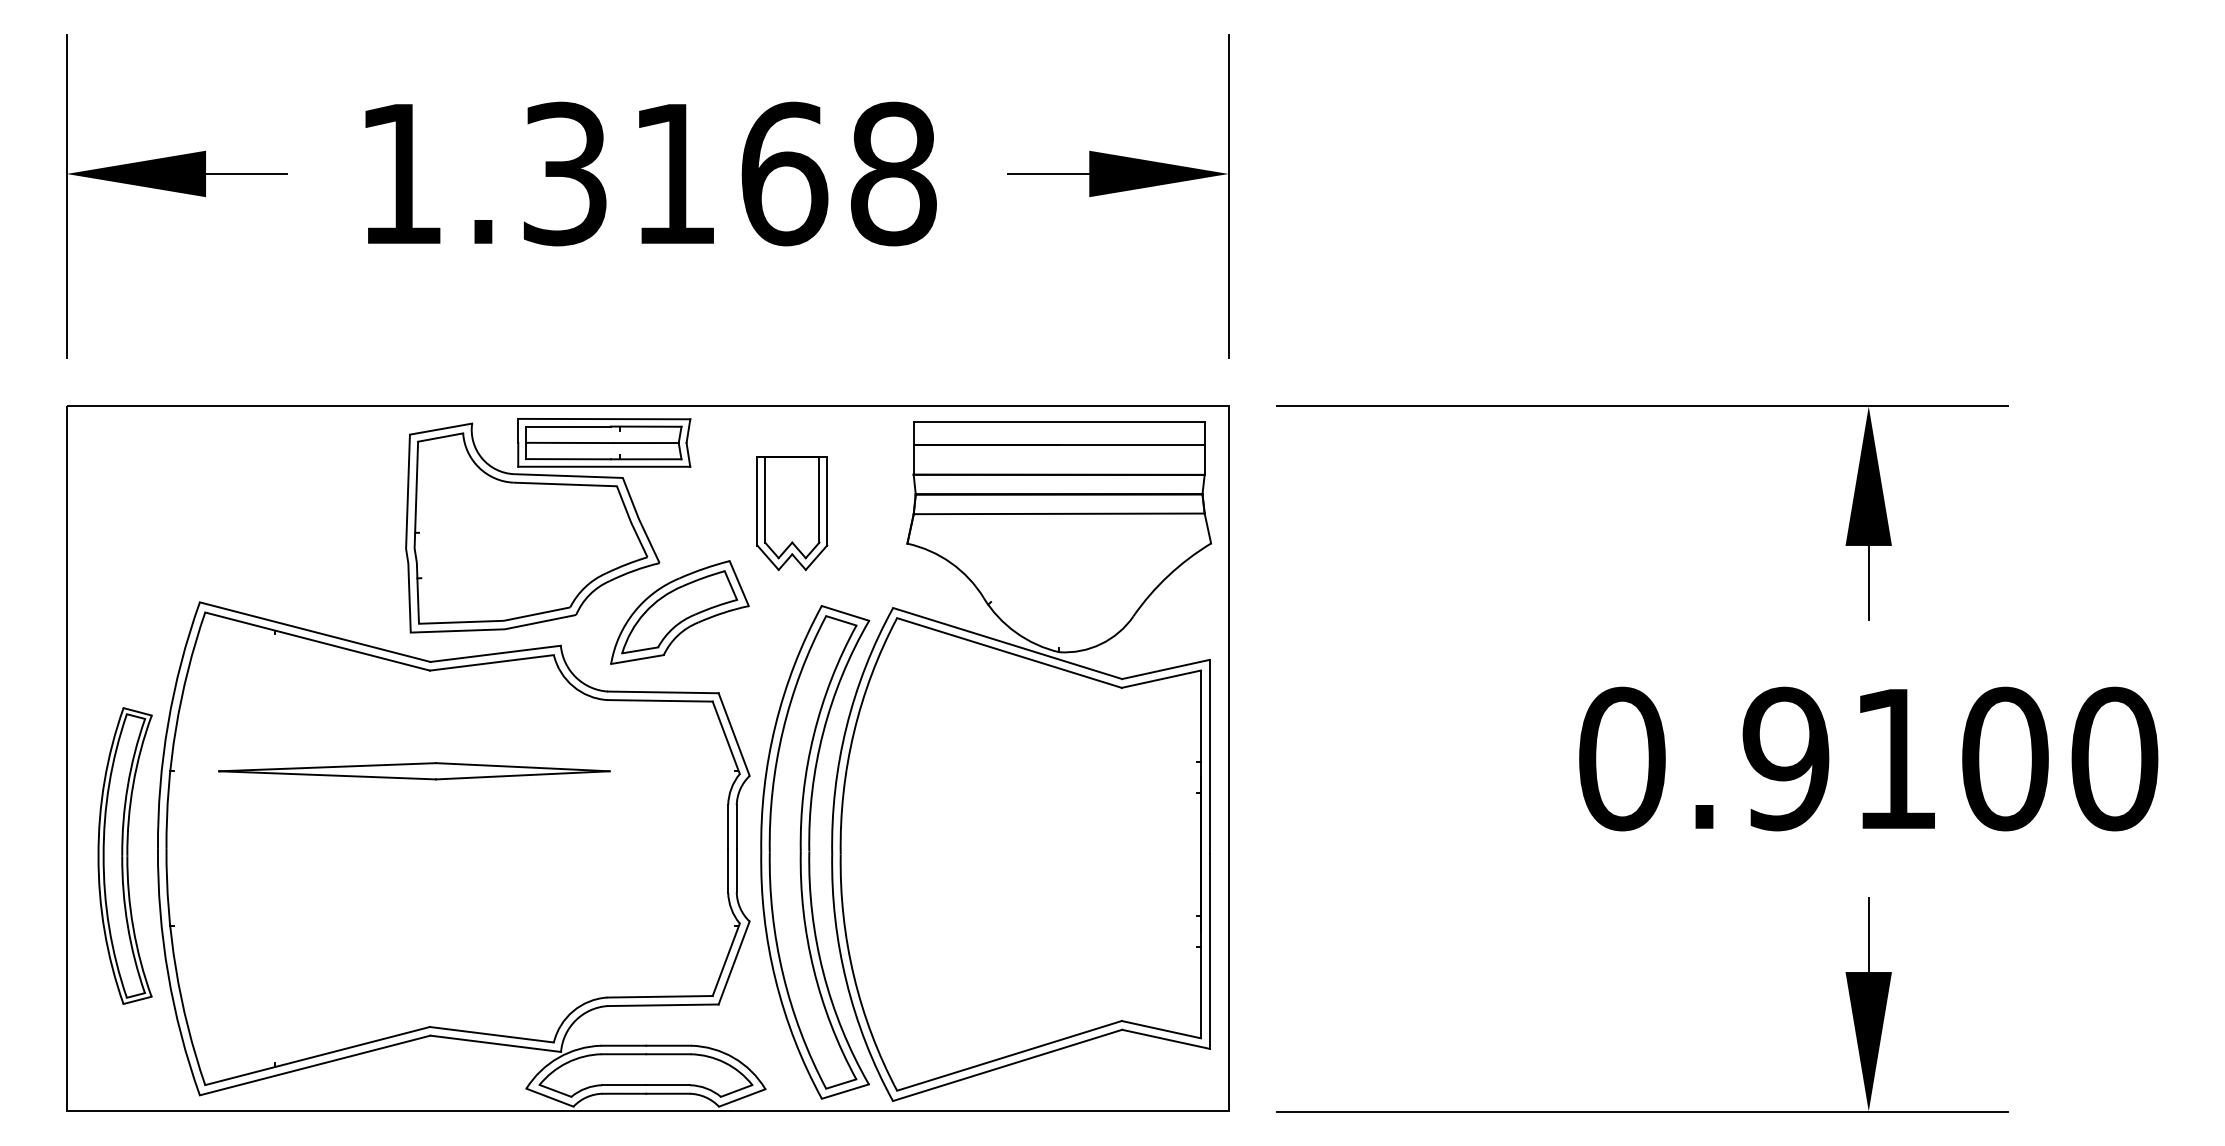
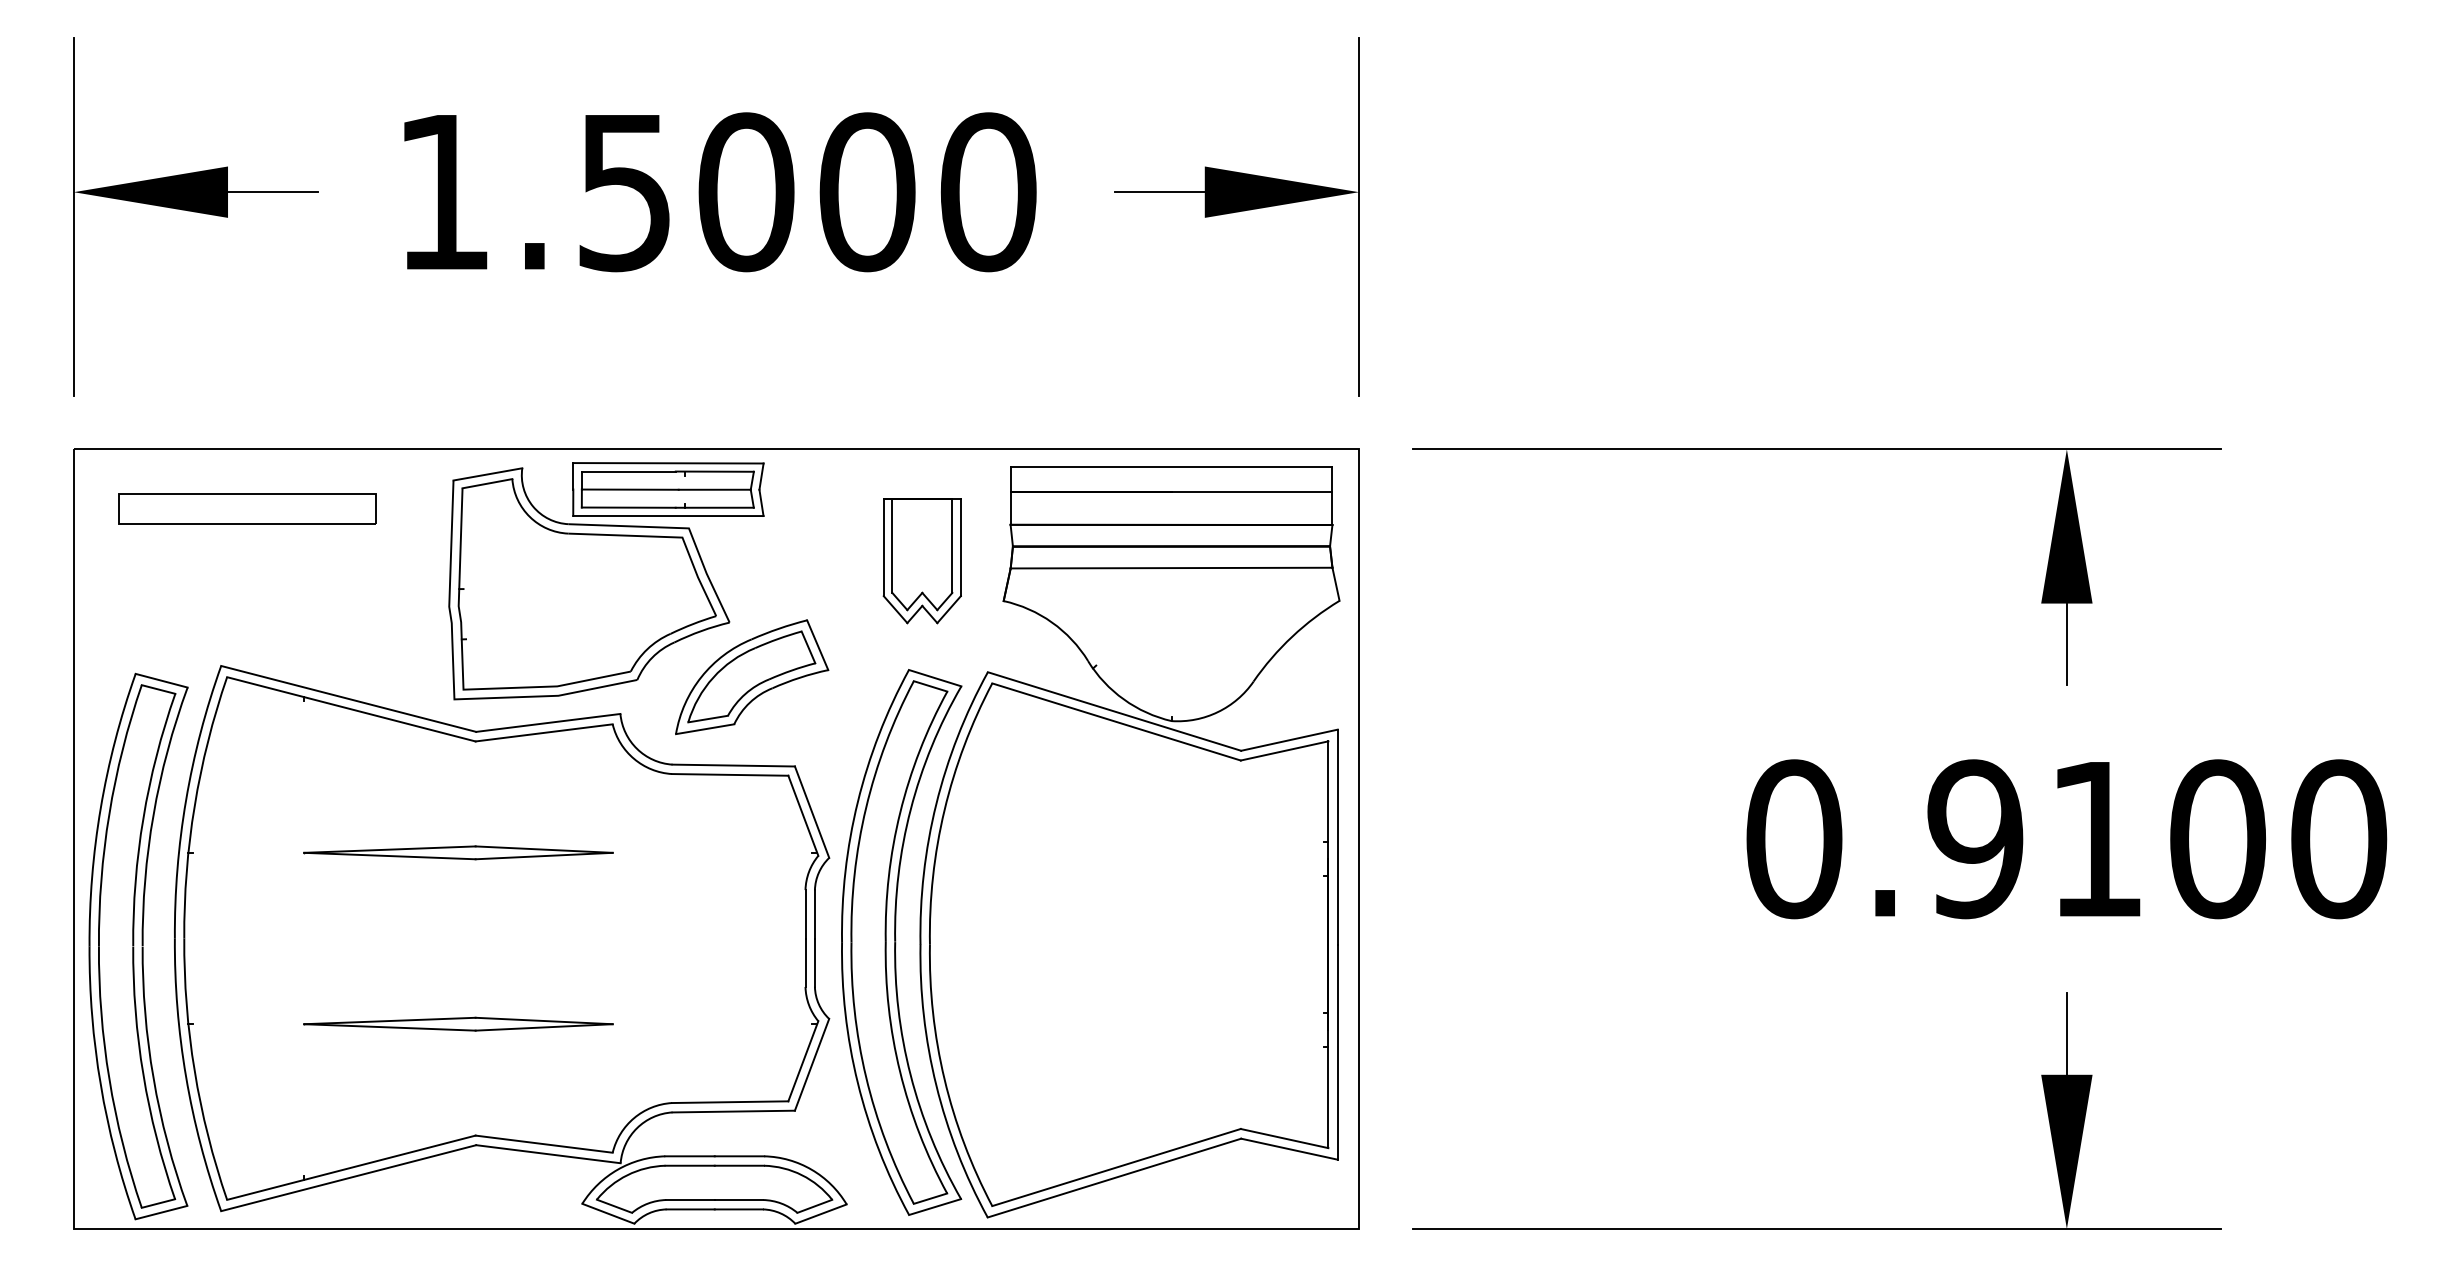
text: (730, 174) -> (807, 192), 1.3168 -> 1.5000
part: (223, 459) -> (247, 508), added
part: (791, 514) -> (921, 561), moved
part: (414, 771) -> (458, 852), size x0.71
part: (125, 856) -> (138, 946), size x1.67
part: (414, 925) -> (458, 1023), added

